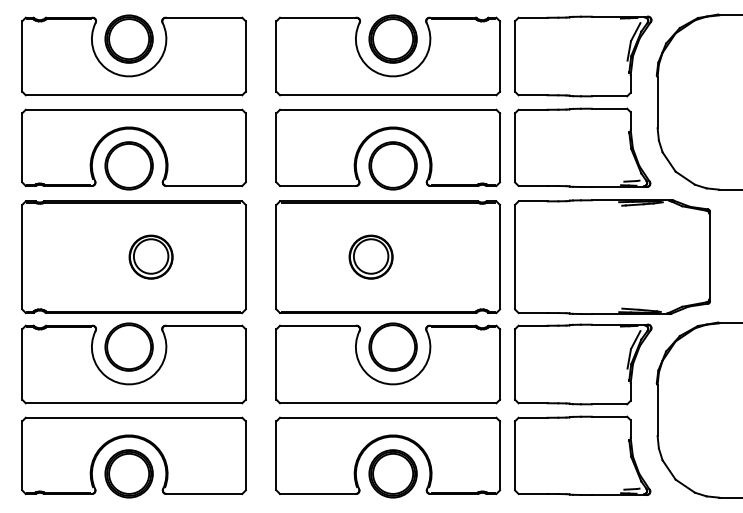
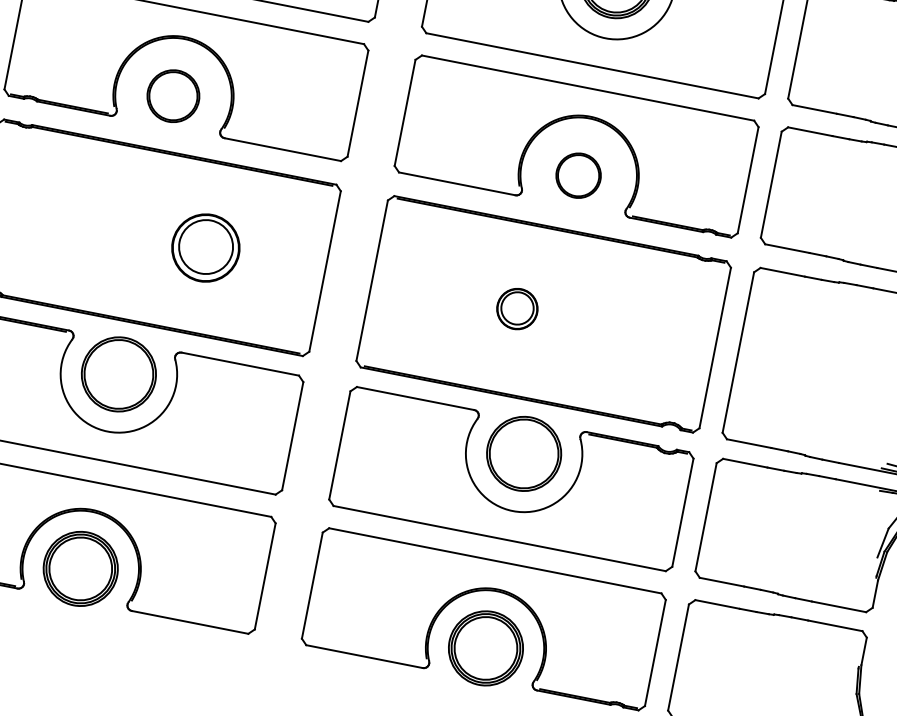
part: (128, 165) -> (172, 95), size x0.7
part: (392, 165) -> (577, 174), size x0.6
part: (150, 256) -> (205, 246), moved
part: (370, 256) -> (516, 307), size x0.6

